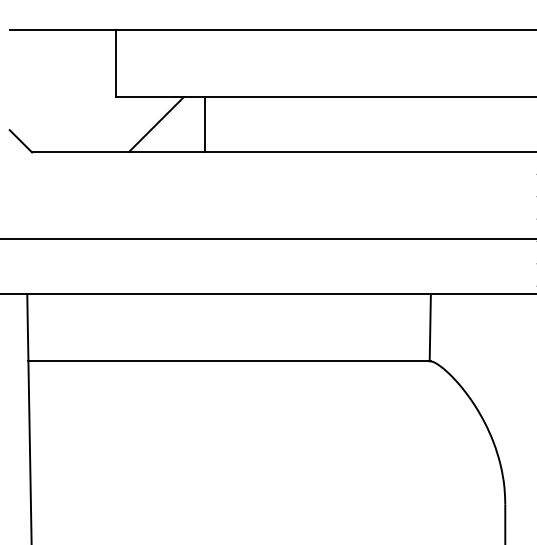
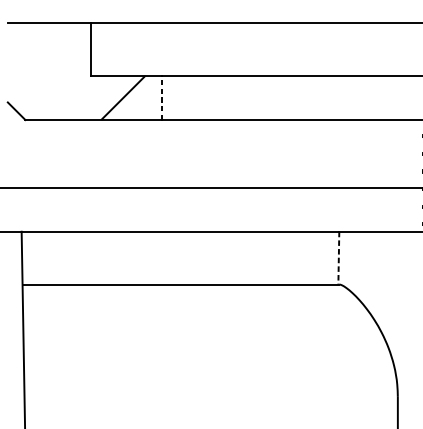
line: (205, 124) -> (161, 98), solid -> dashed
line: (430, 327) -> (338, 257), solid -> dashed

